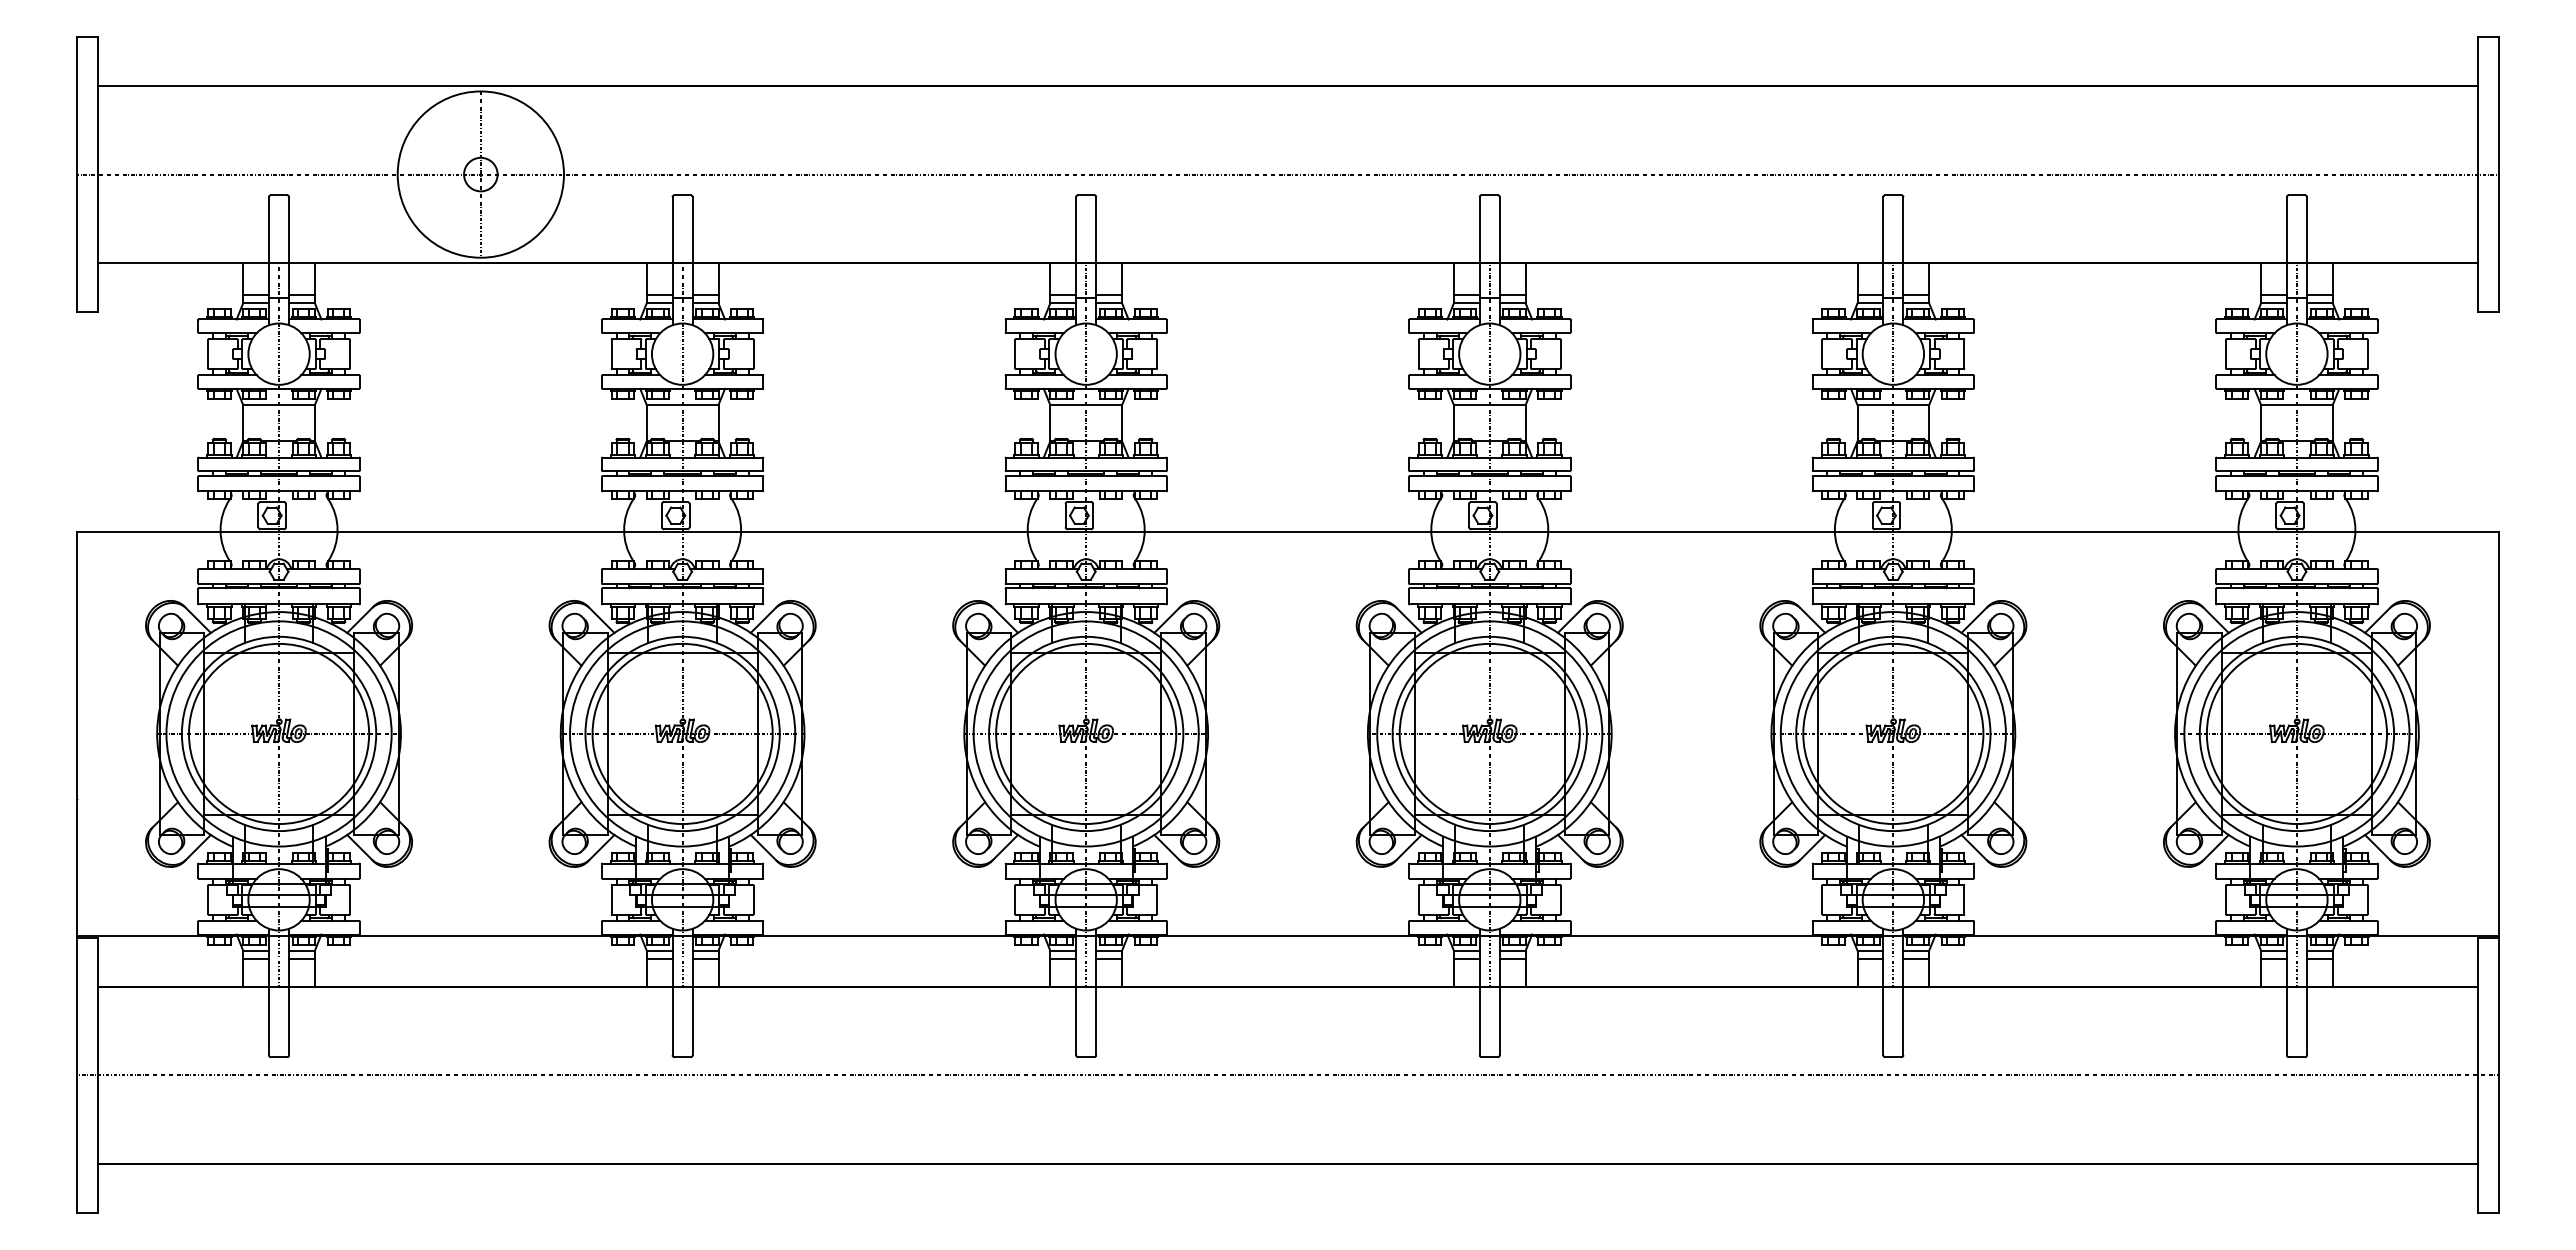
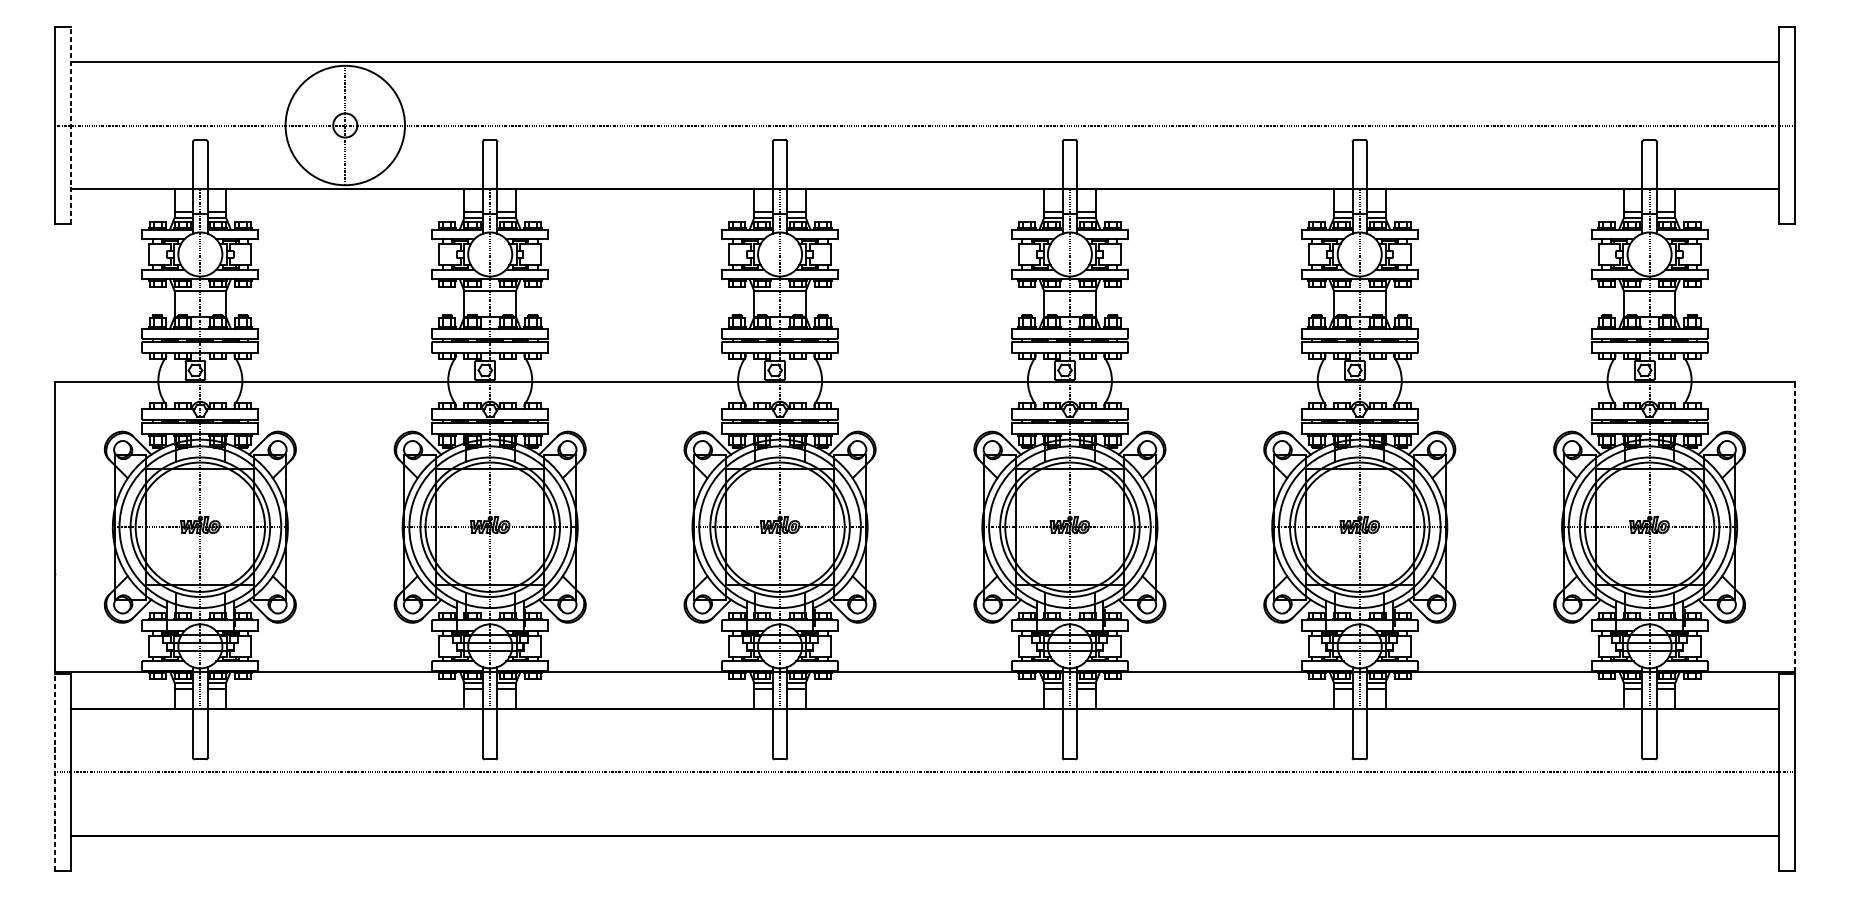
line: (98, 174) -> (70, 125), solid -> dashed
line: (2498, 733) -> (1794, 526), solid -> dashed
line: (77, 1074) -> (55, 771), solid -> dashed

